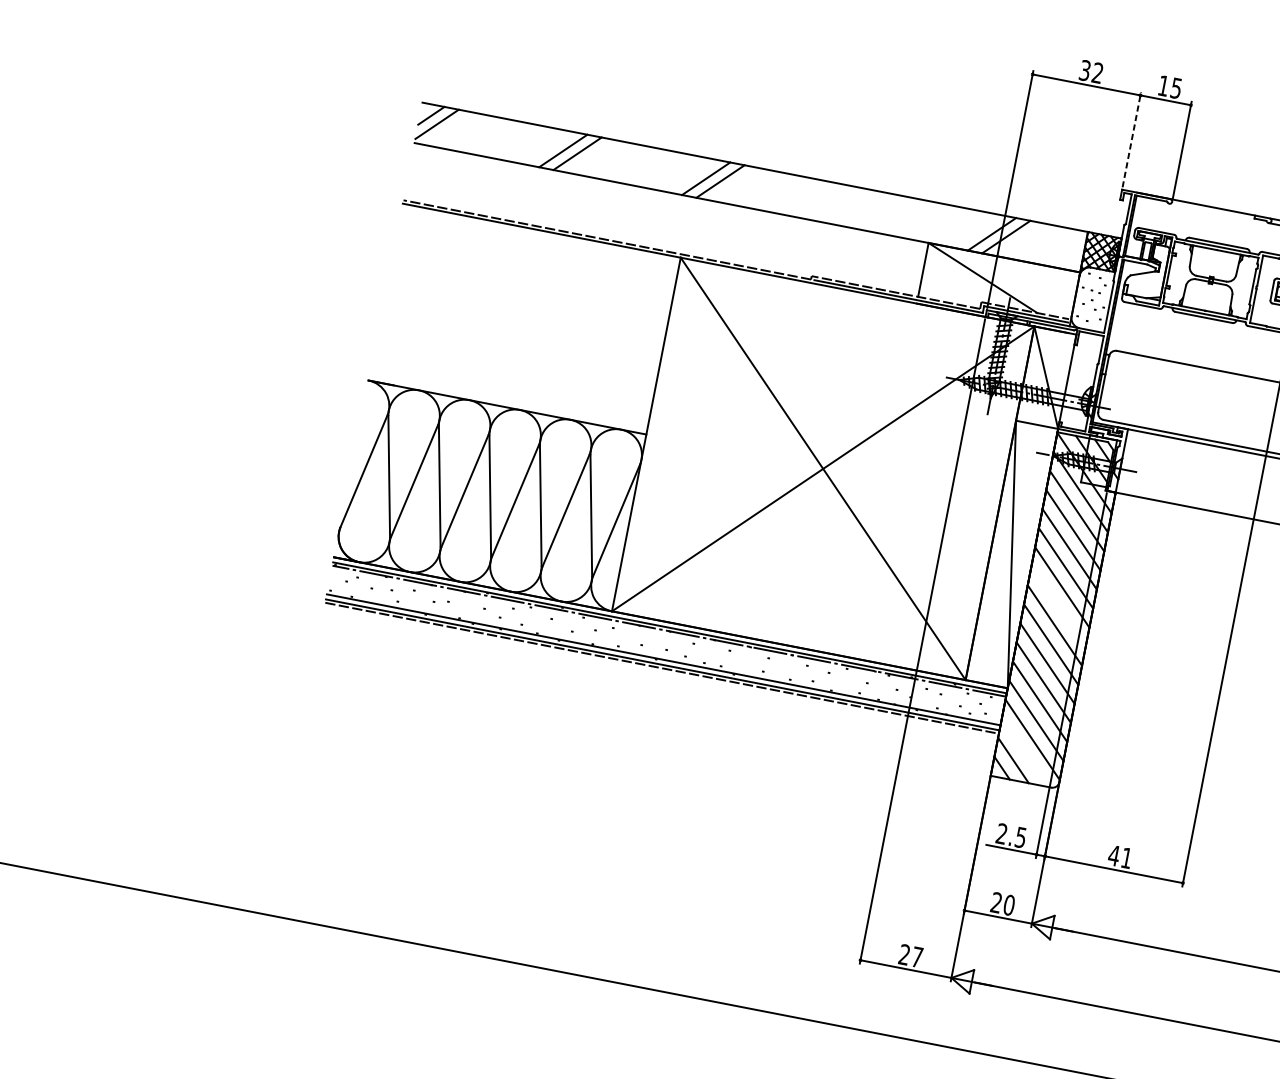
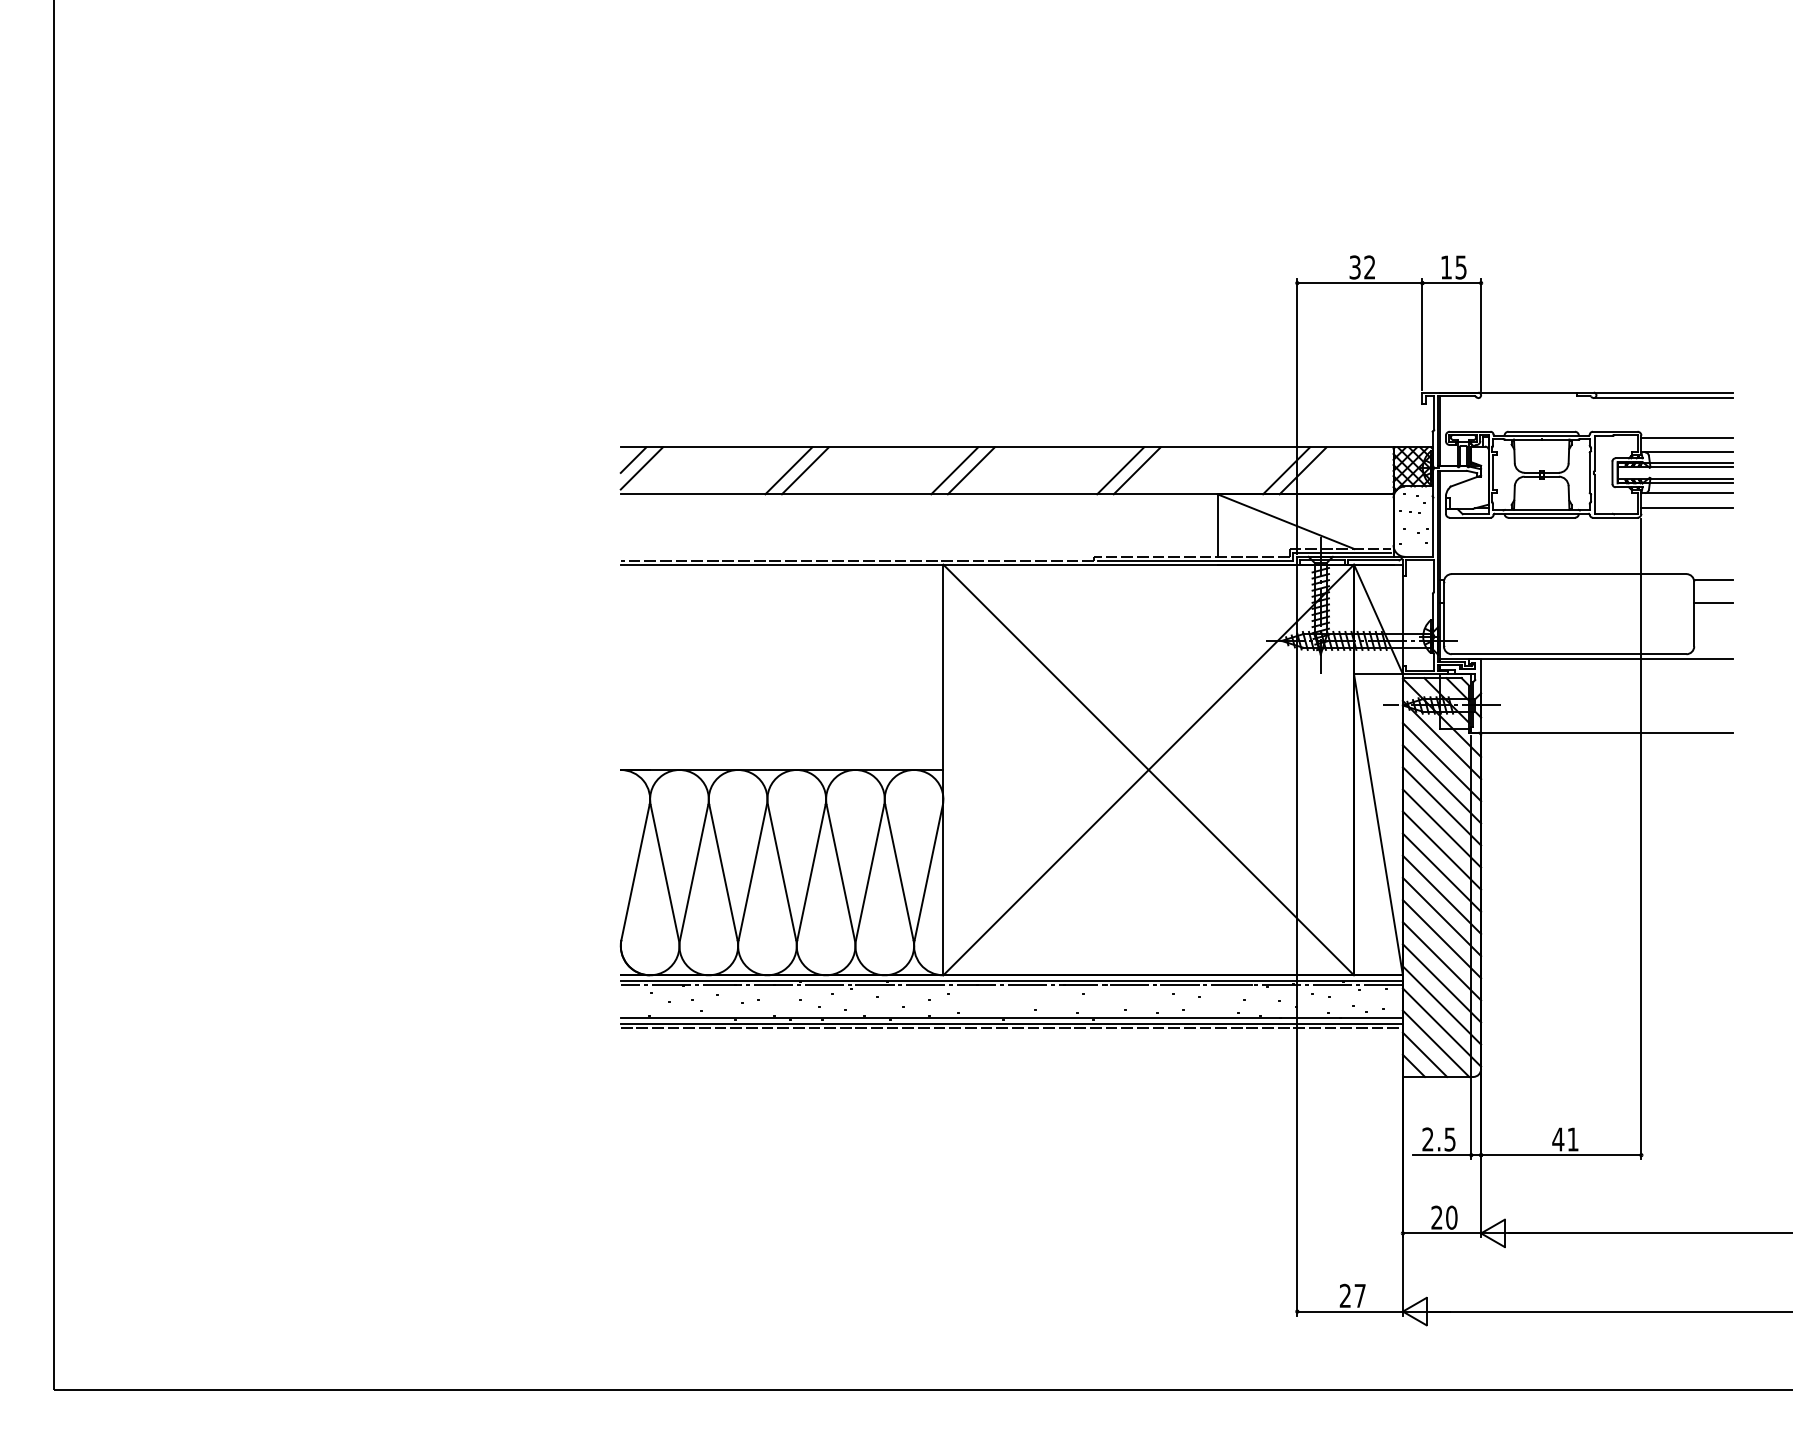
line: (1131, 139) -> (1422, 334), dashed -> solid
line: (849, 206) -> (1120, 470), added
line: (862, 208) -> (1136, 470), added
line: (1058, 606) -> (1441, 872), added
line: (1024, 752) -> (1435, 1043), added

